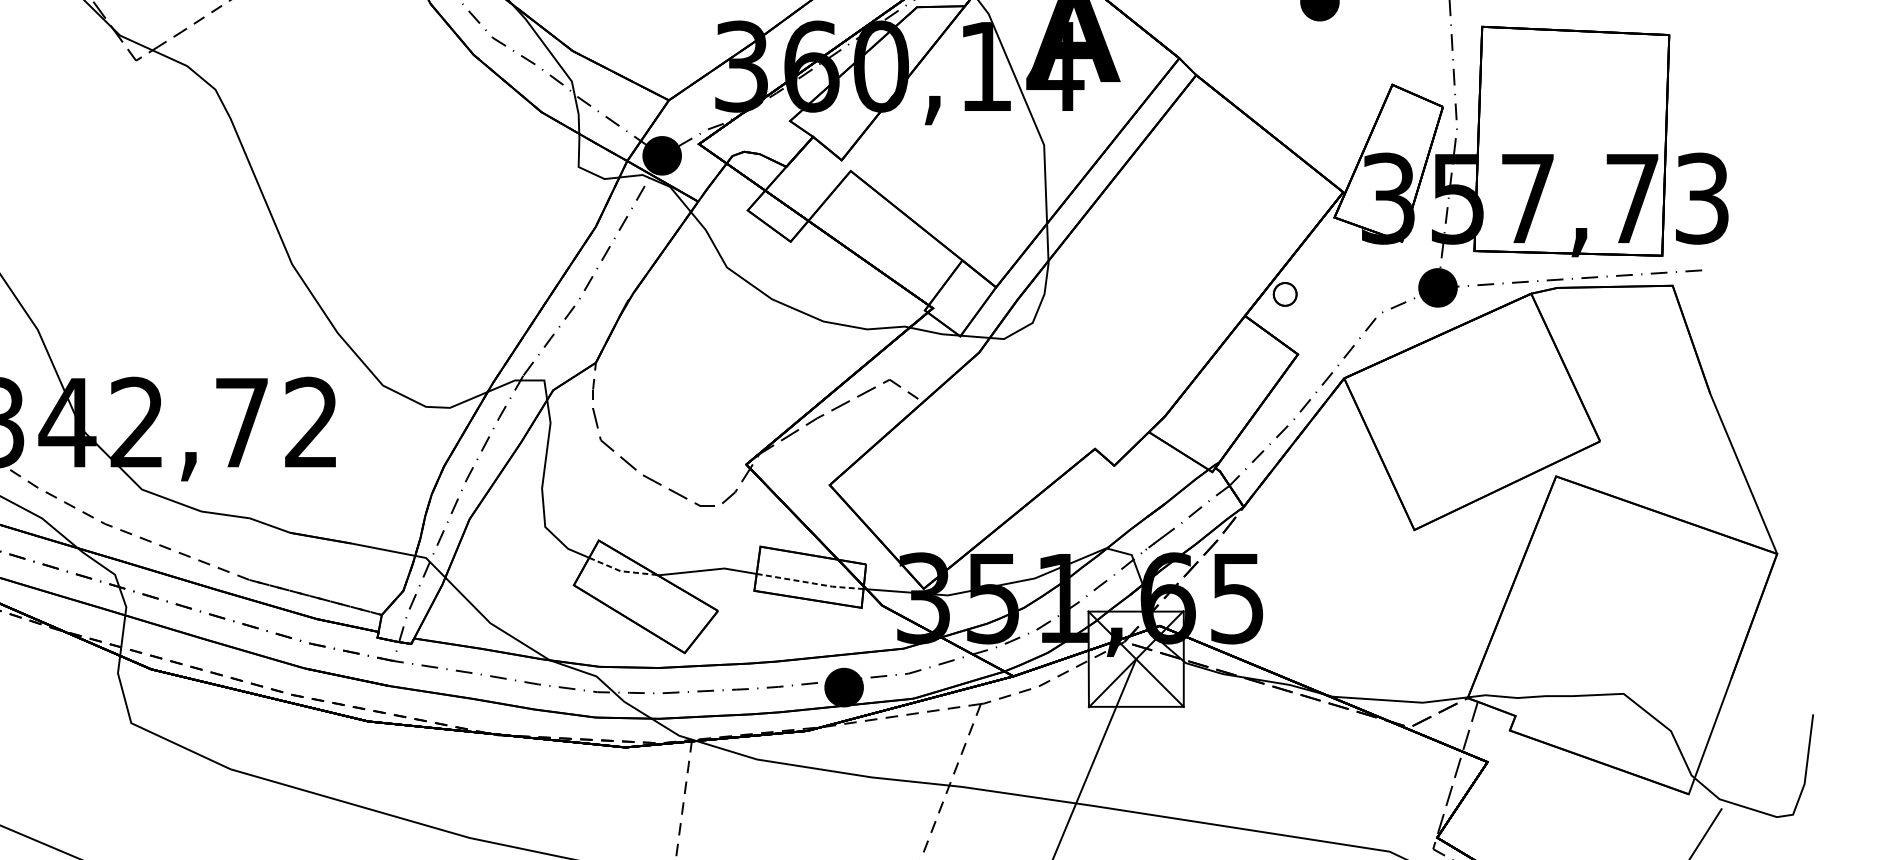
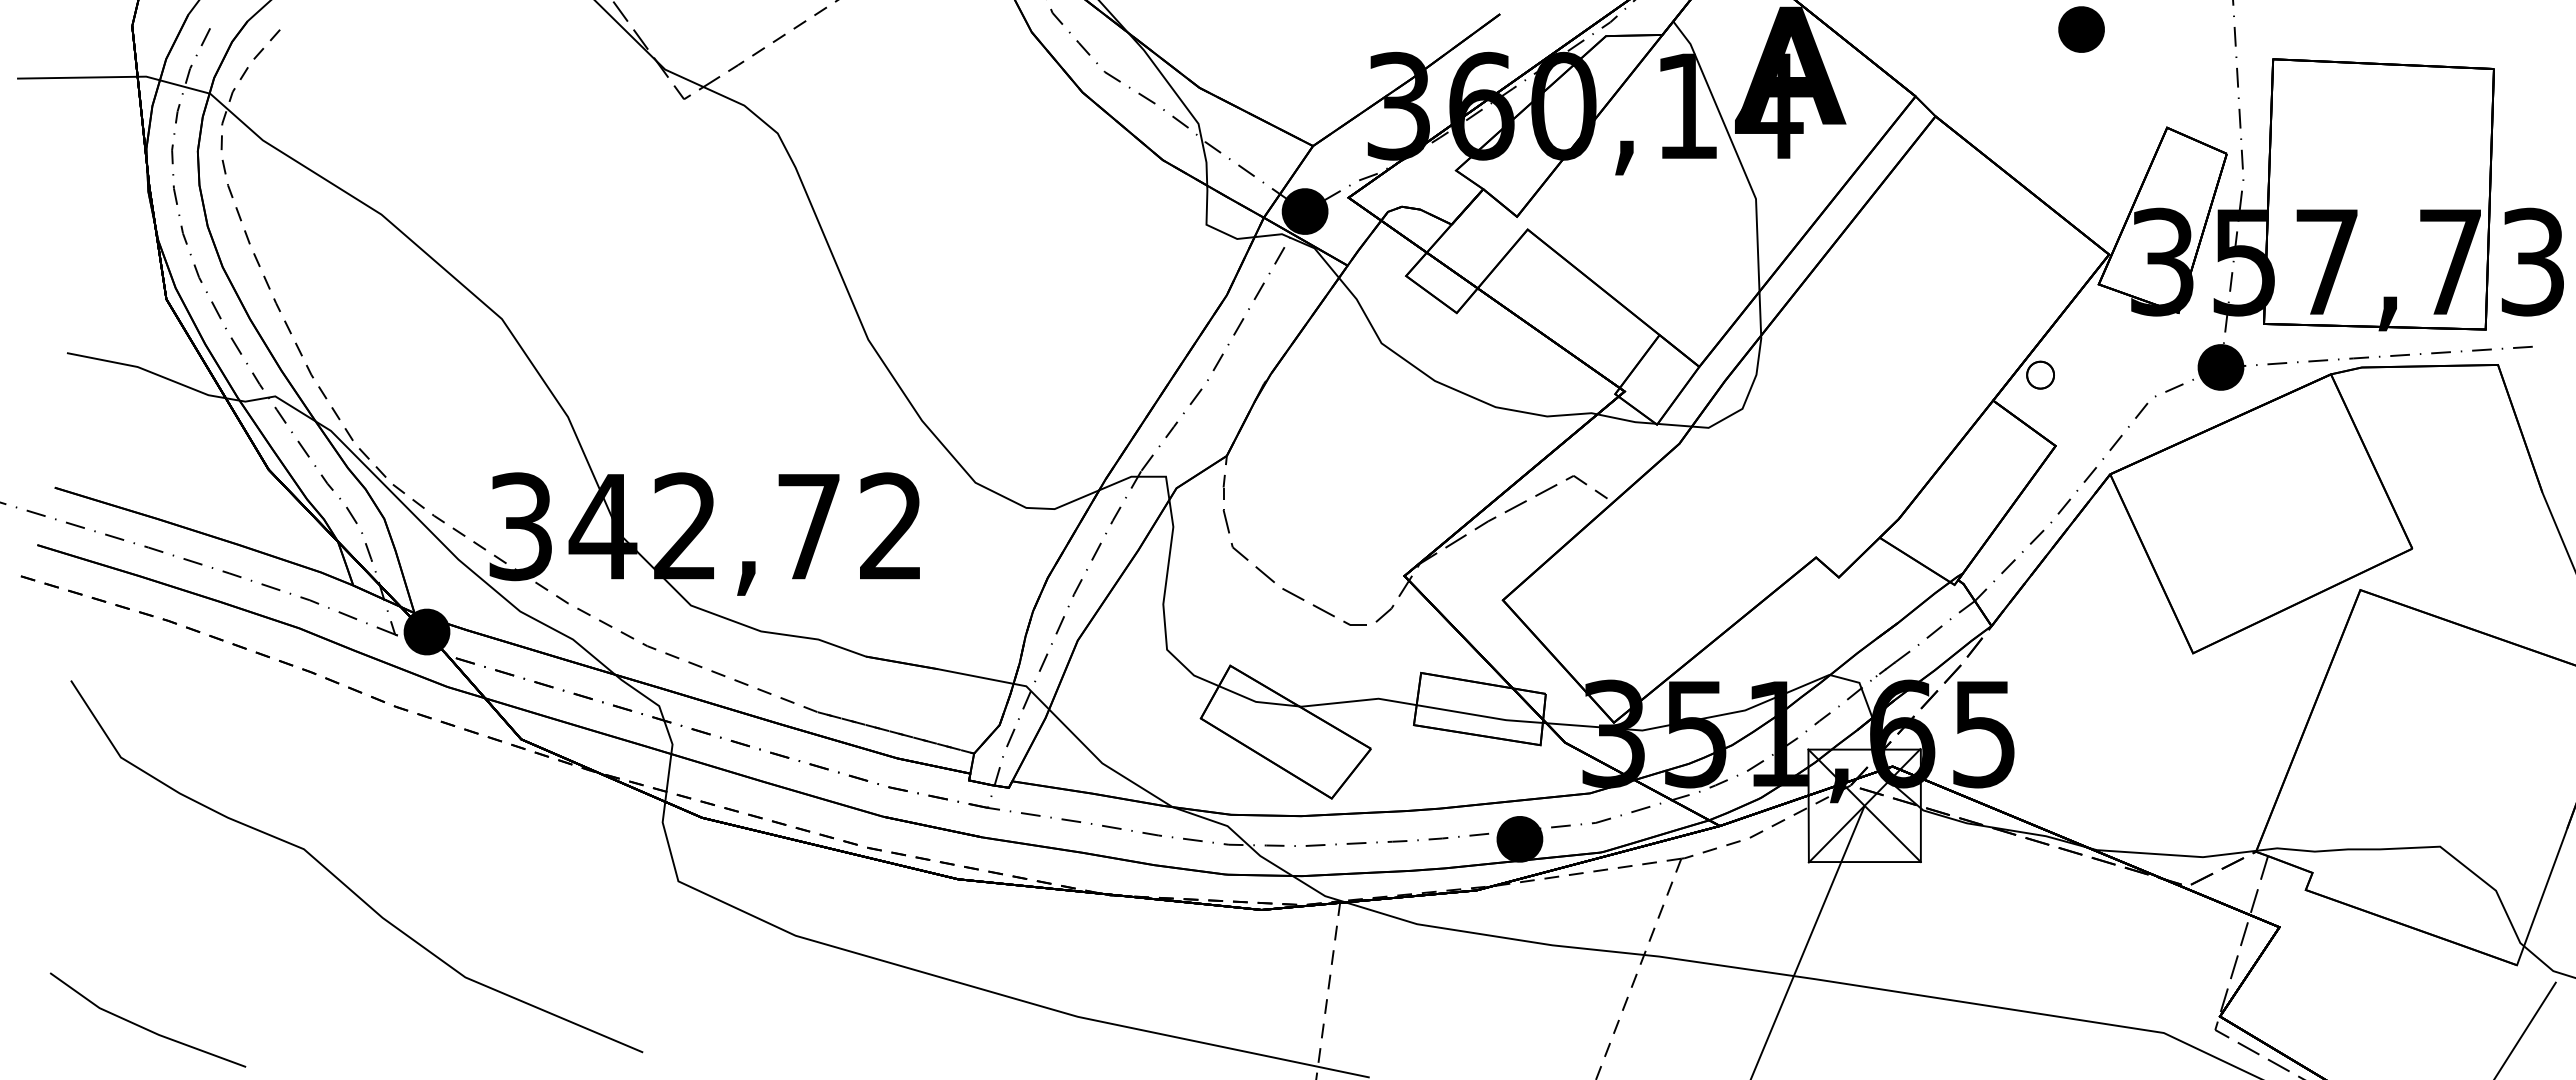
line: (621, 570) -> (1256, 701), dashed -> solid
line: (810, 582) -> (1480, 715), dashed -> solid

